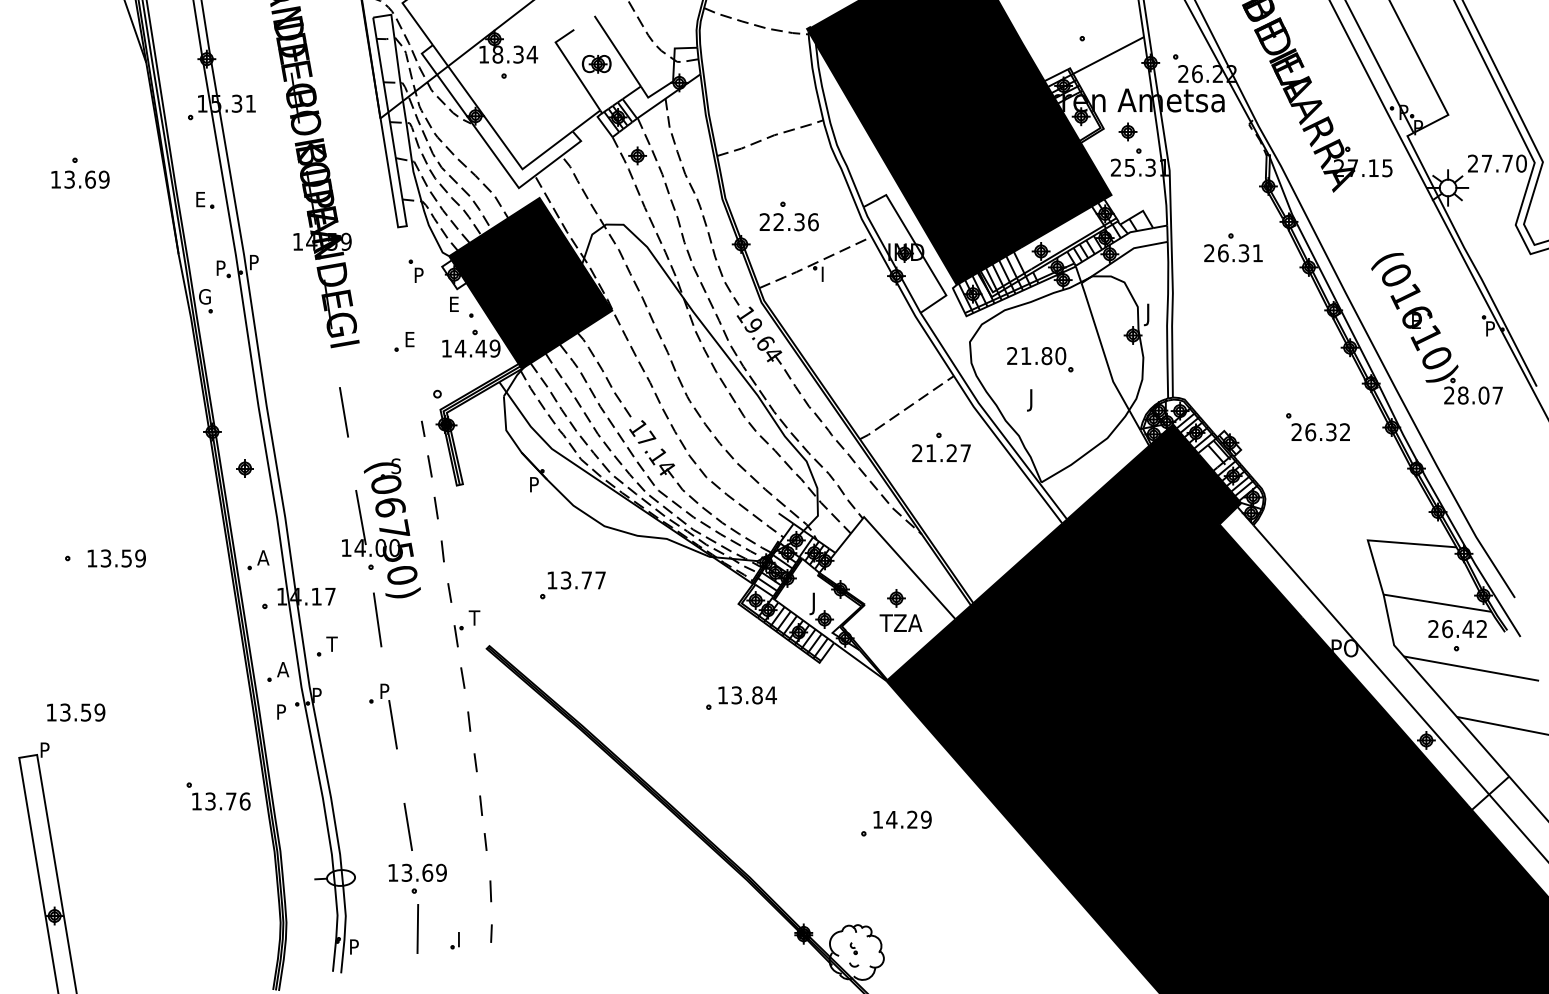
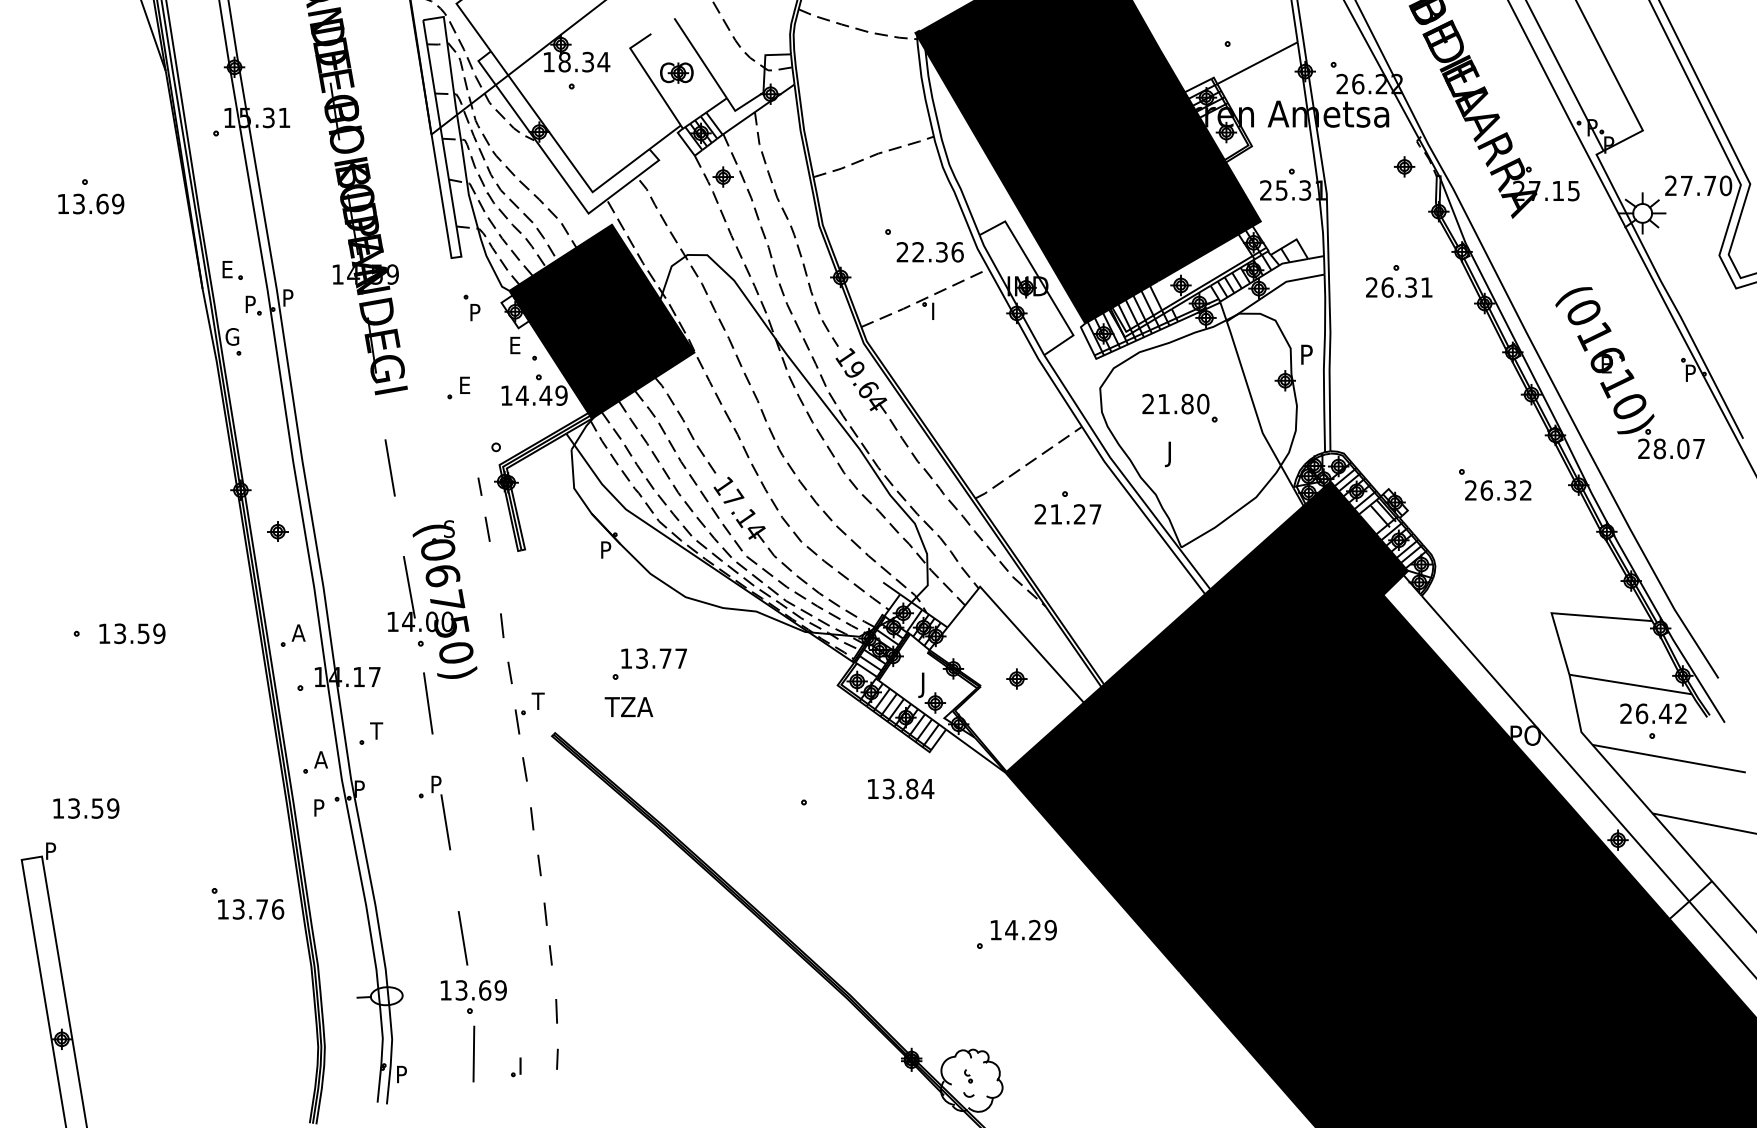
part: (1127, 131) -> (1404, 166), moved
part: (205, 200) -> (232, 270), moved
text: (788, 222) -> (929, 252), moved
text: (1150, 314) -> (1304, 357), J -> P
line: (436, 508) -> (494, 576), removed
text: (900, 622) -> (628, 706), moved
text: (748, 694) -> (901, 788), moved

